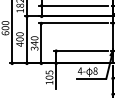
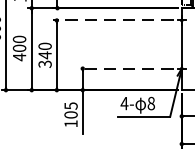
line: (73, 23) -> (112, 20), solid -> dashed
line: (80, 51) -> (125, 69), solid -> dashed

